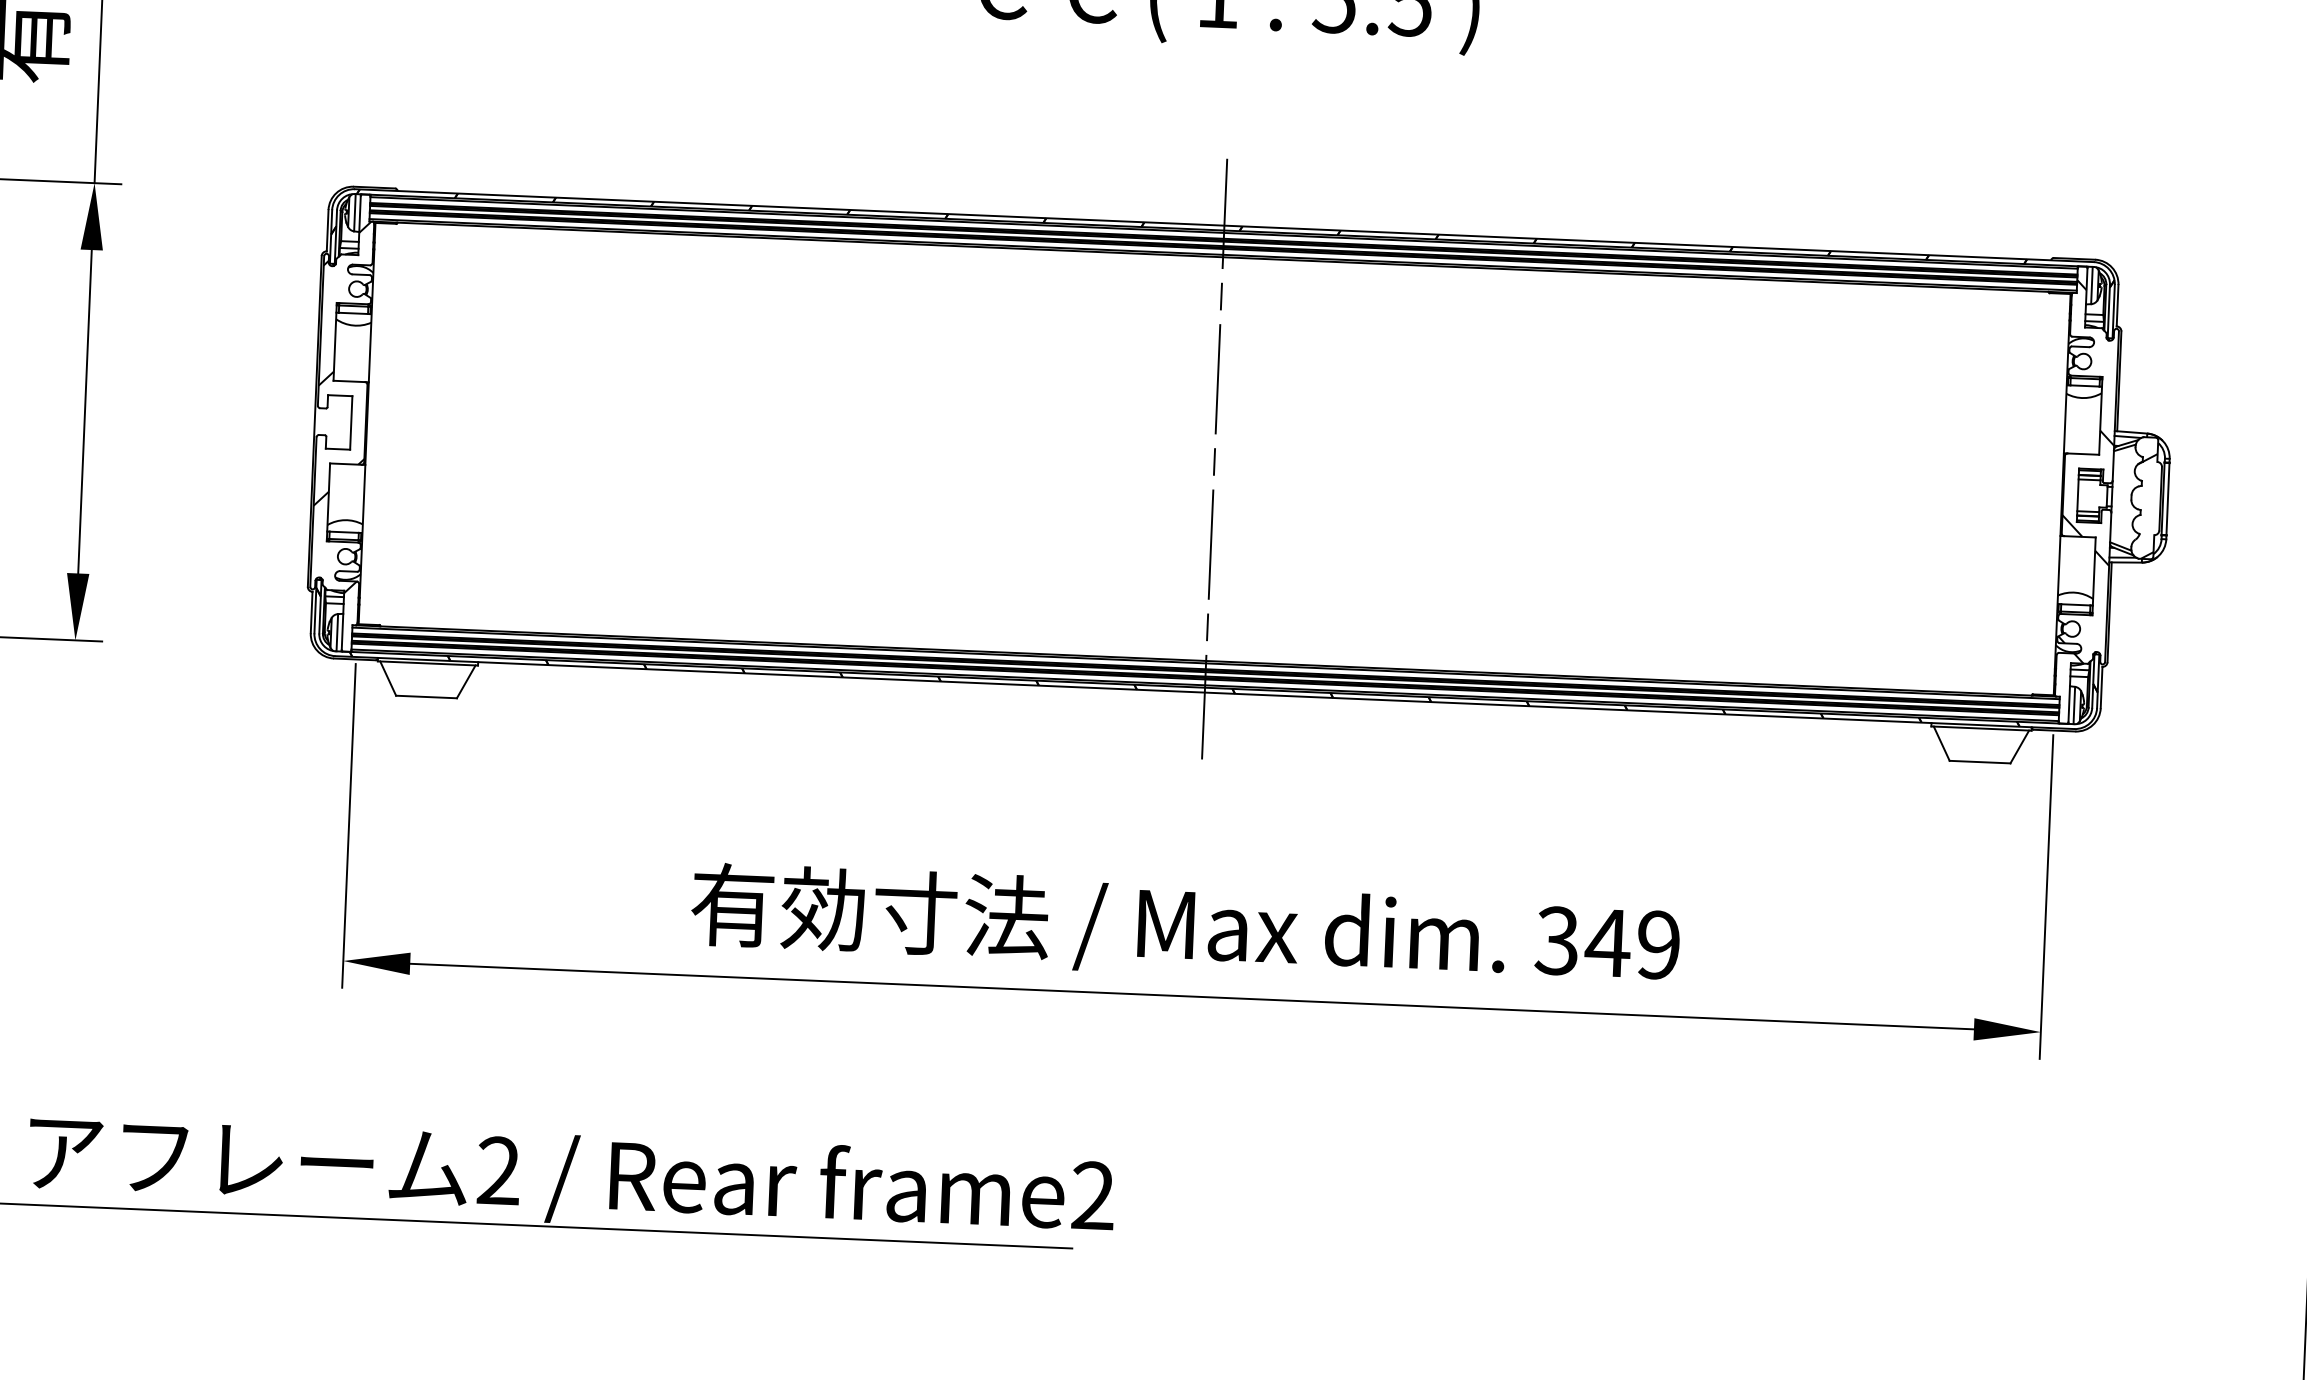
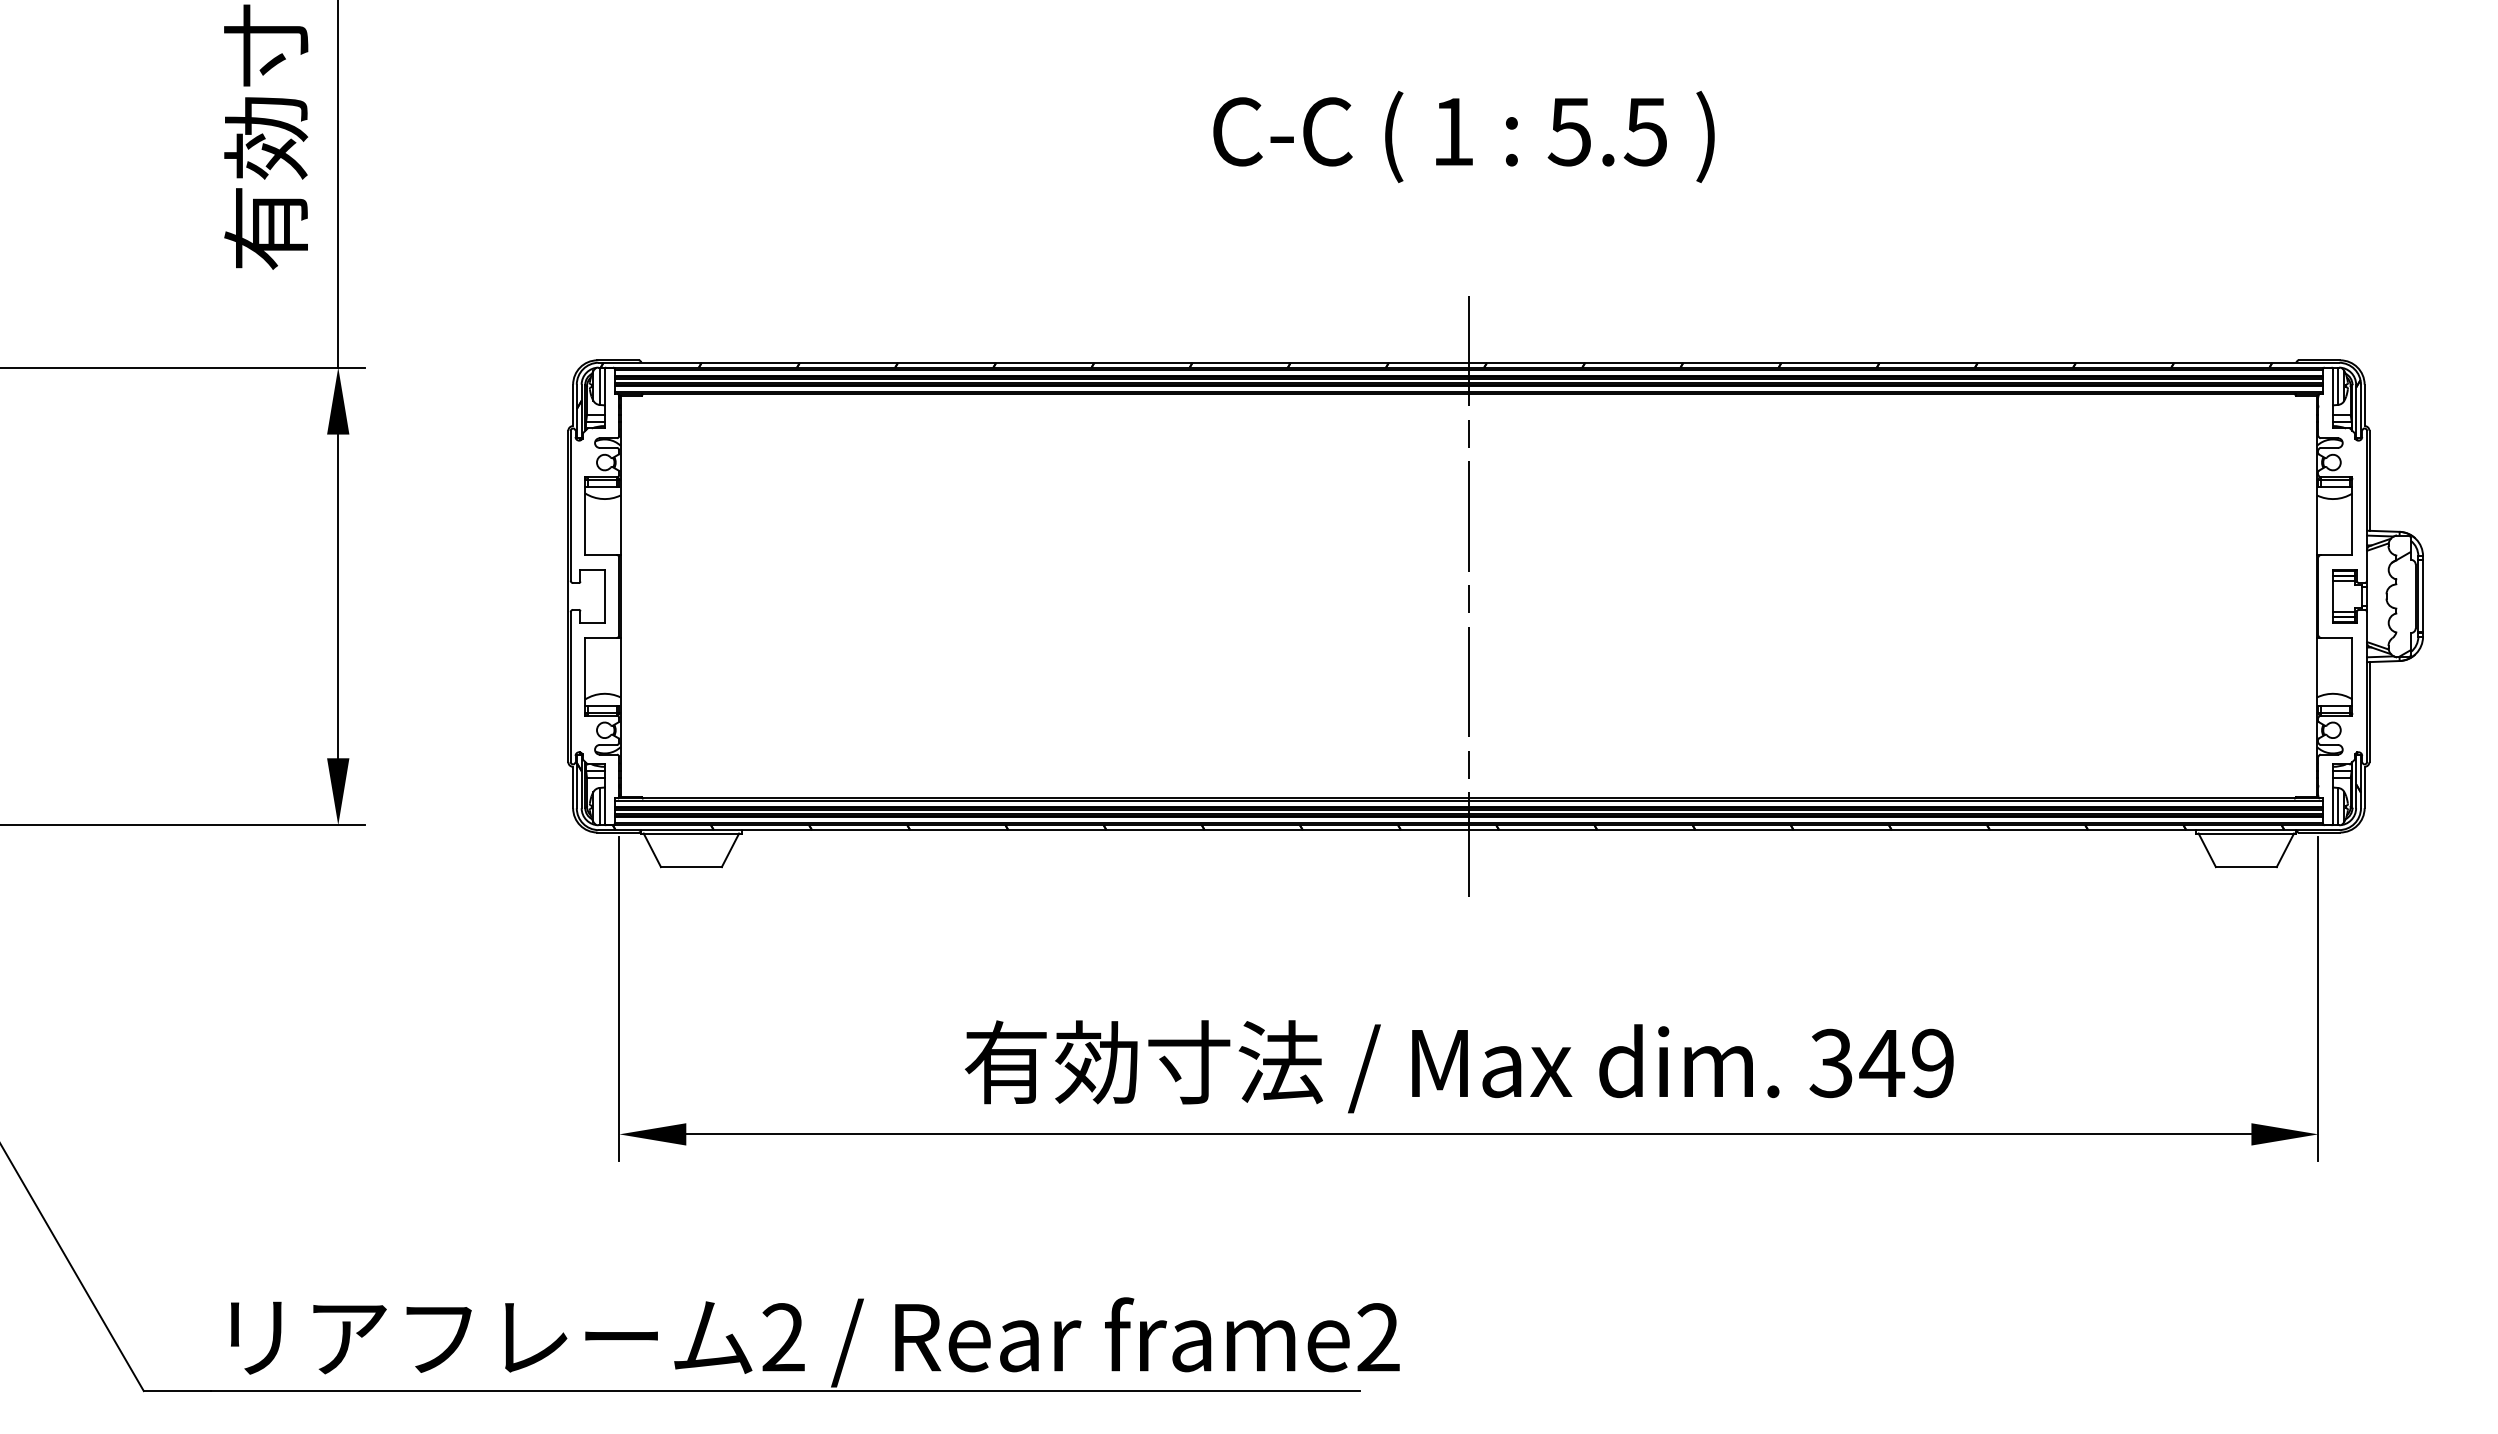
hatch: (341, 406) -> (594, 580), removed
hatch: (2088, 471) -> (2342, 572), removed

